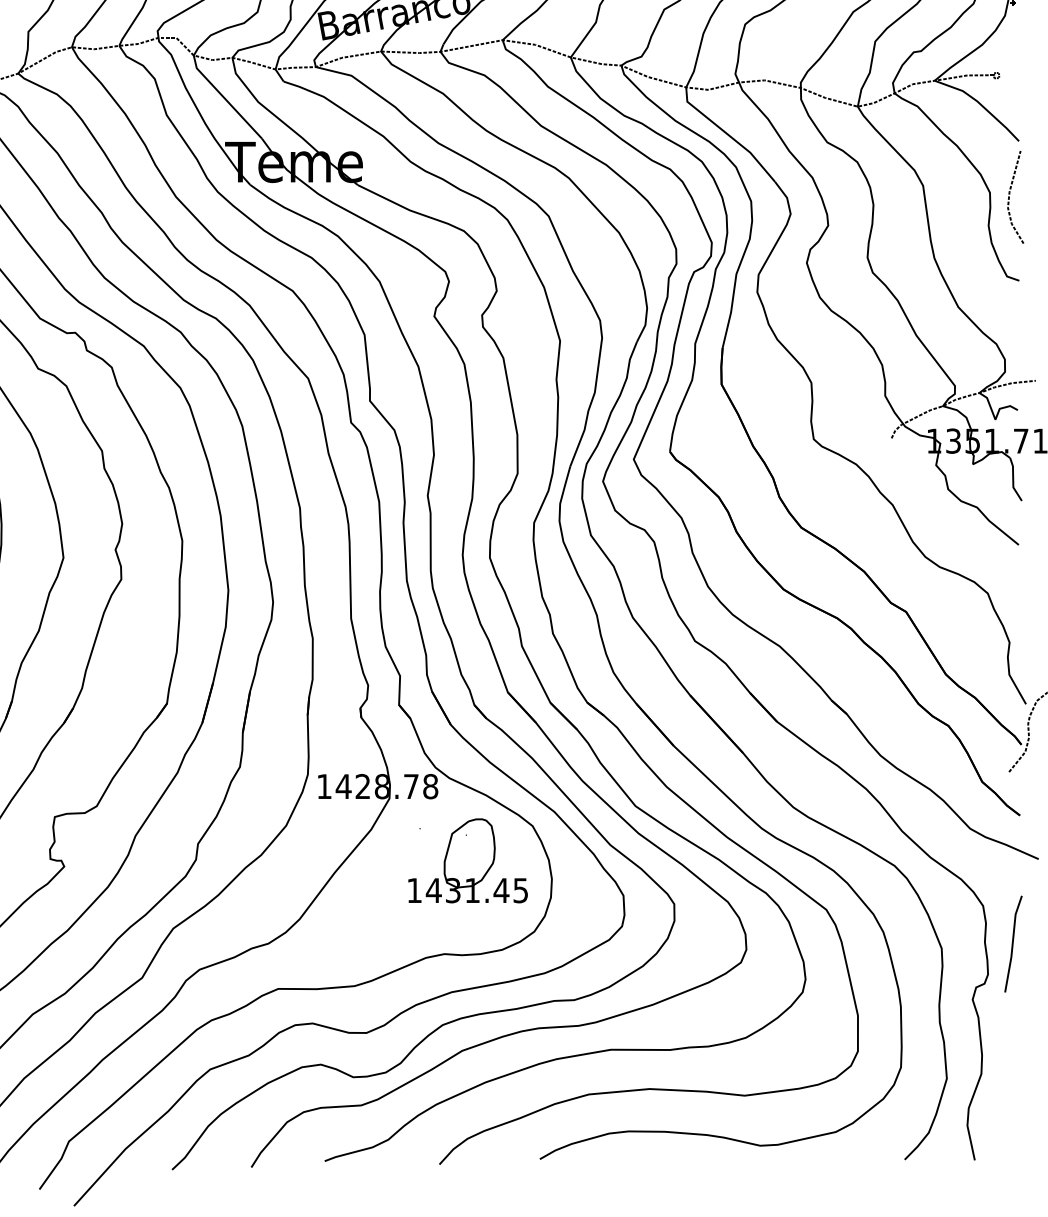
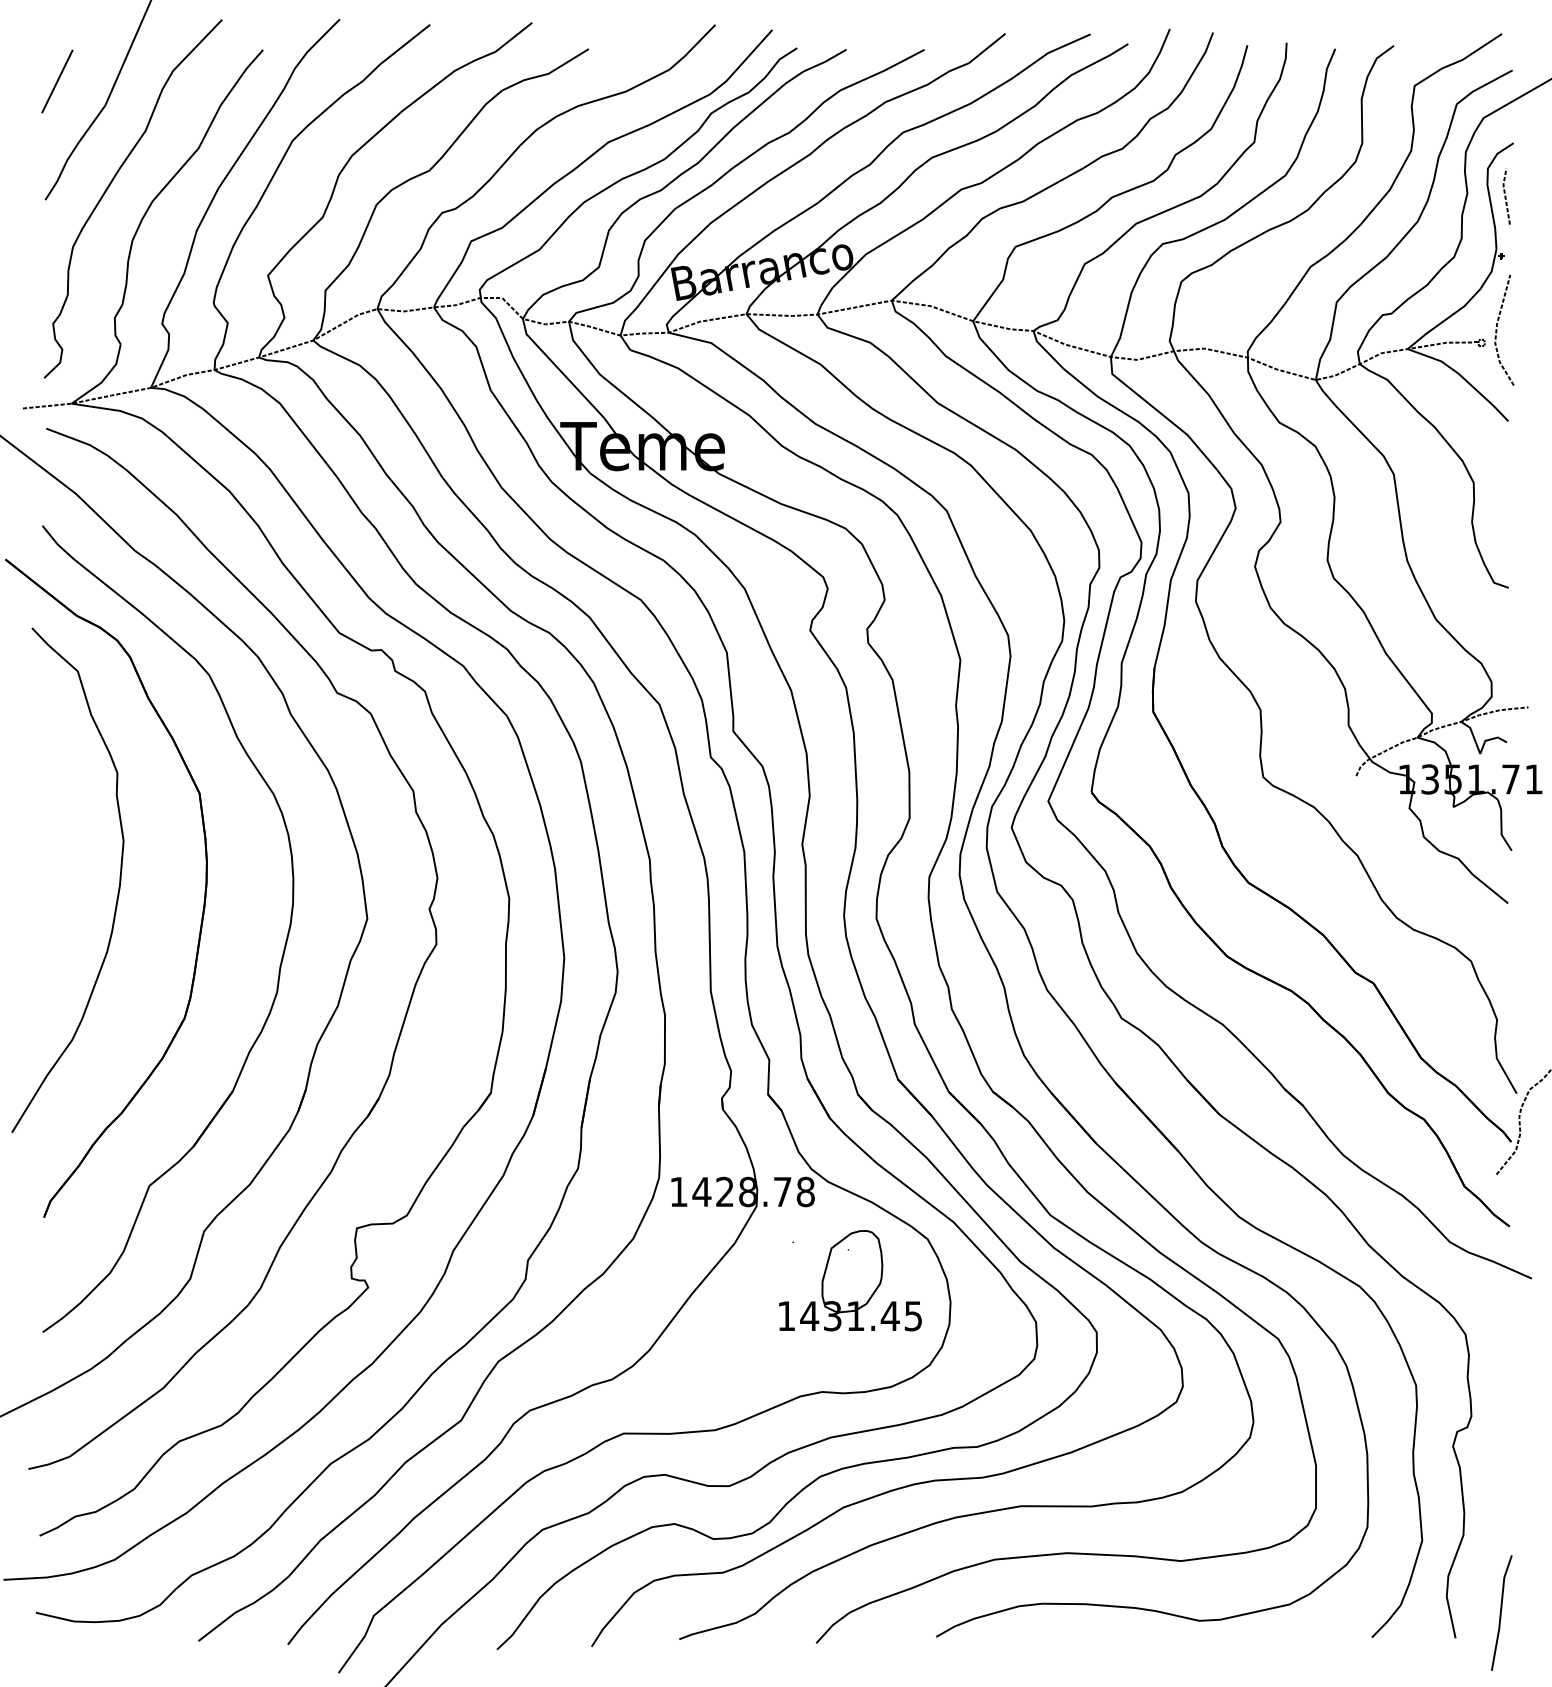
line: (1009, 196) -> (1497, 329), moved
line: (1013, 943) -> (1501, 1612), moved

